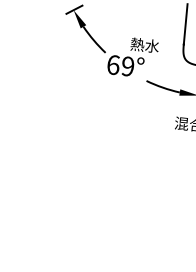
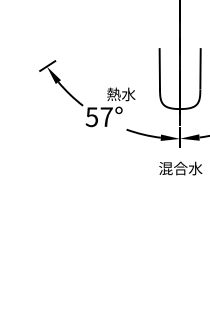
text: (119, 66) -> (98, 117), 69° -> 57°

